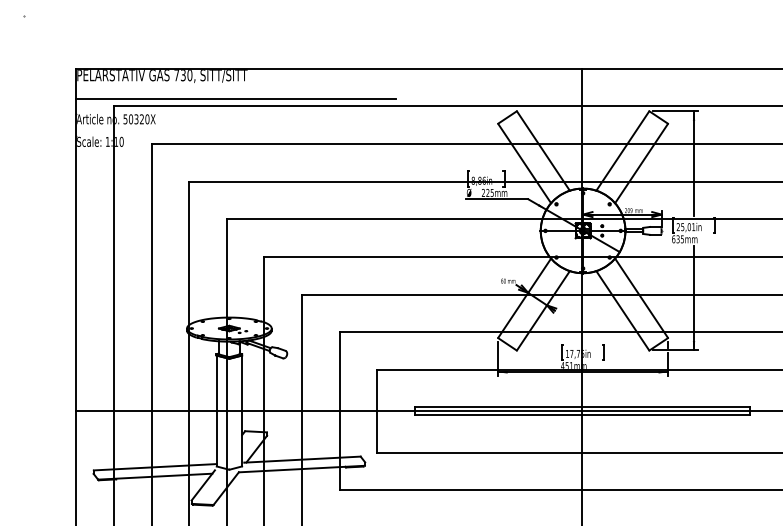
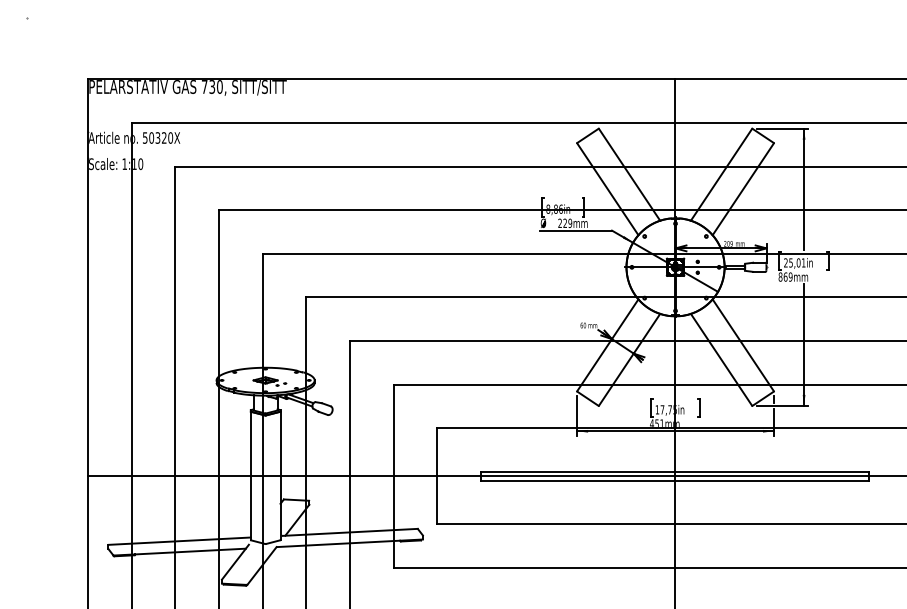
line: (236, 99) -> (273, 114), removed
text: (492, 192) -> (570, 222), 225mm -> 229mm
text: (677, 238) -> (785, 276), 635mm -> 869mm

